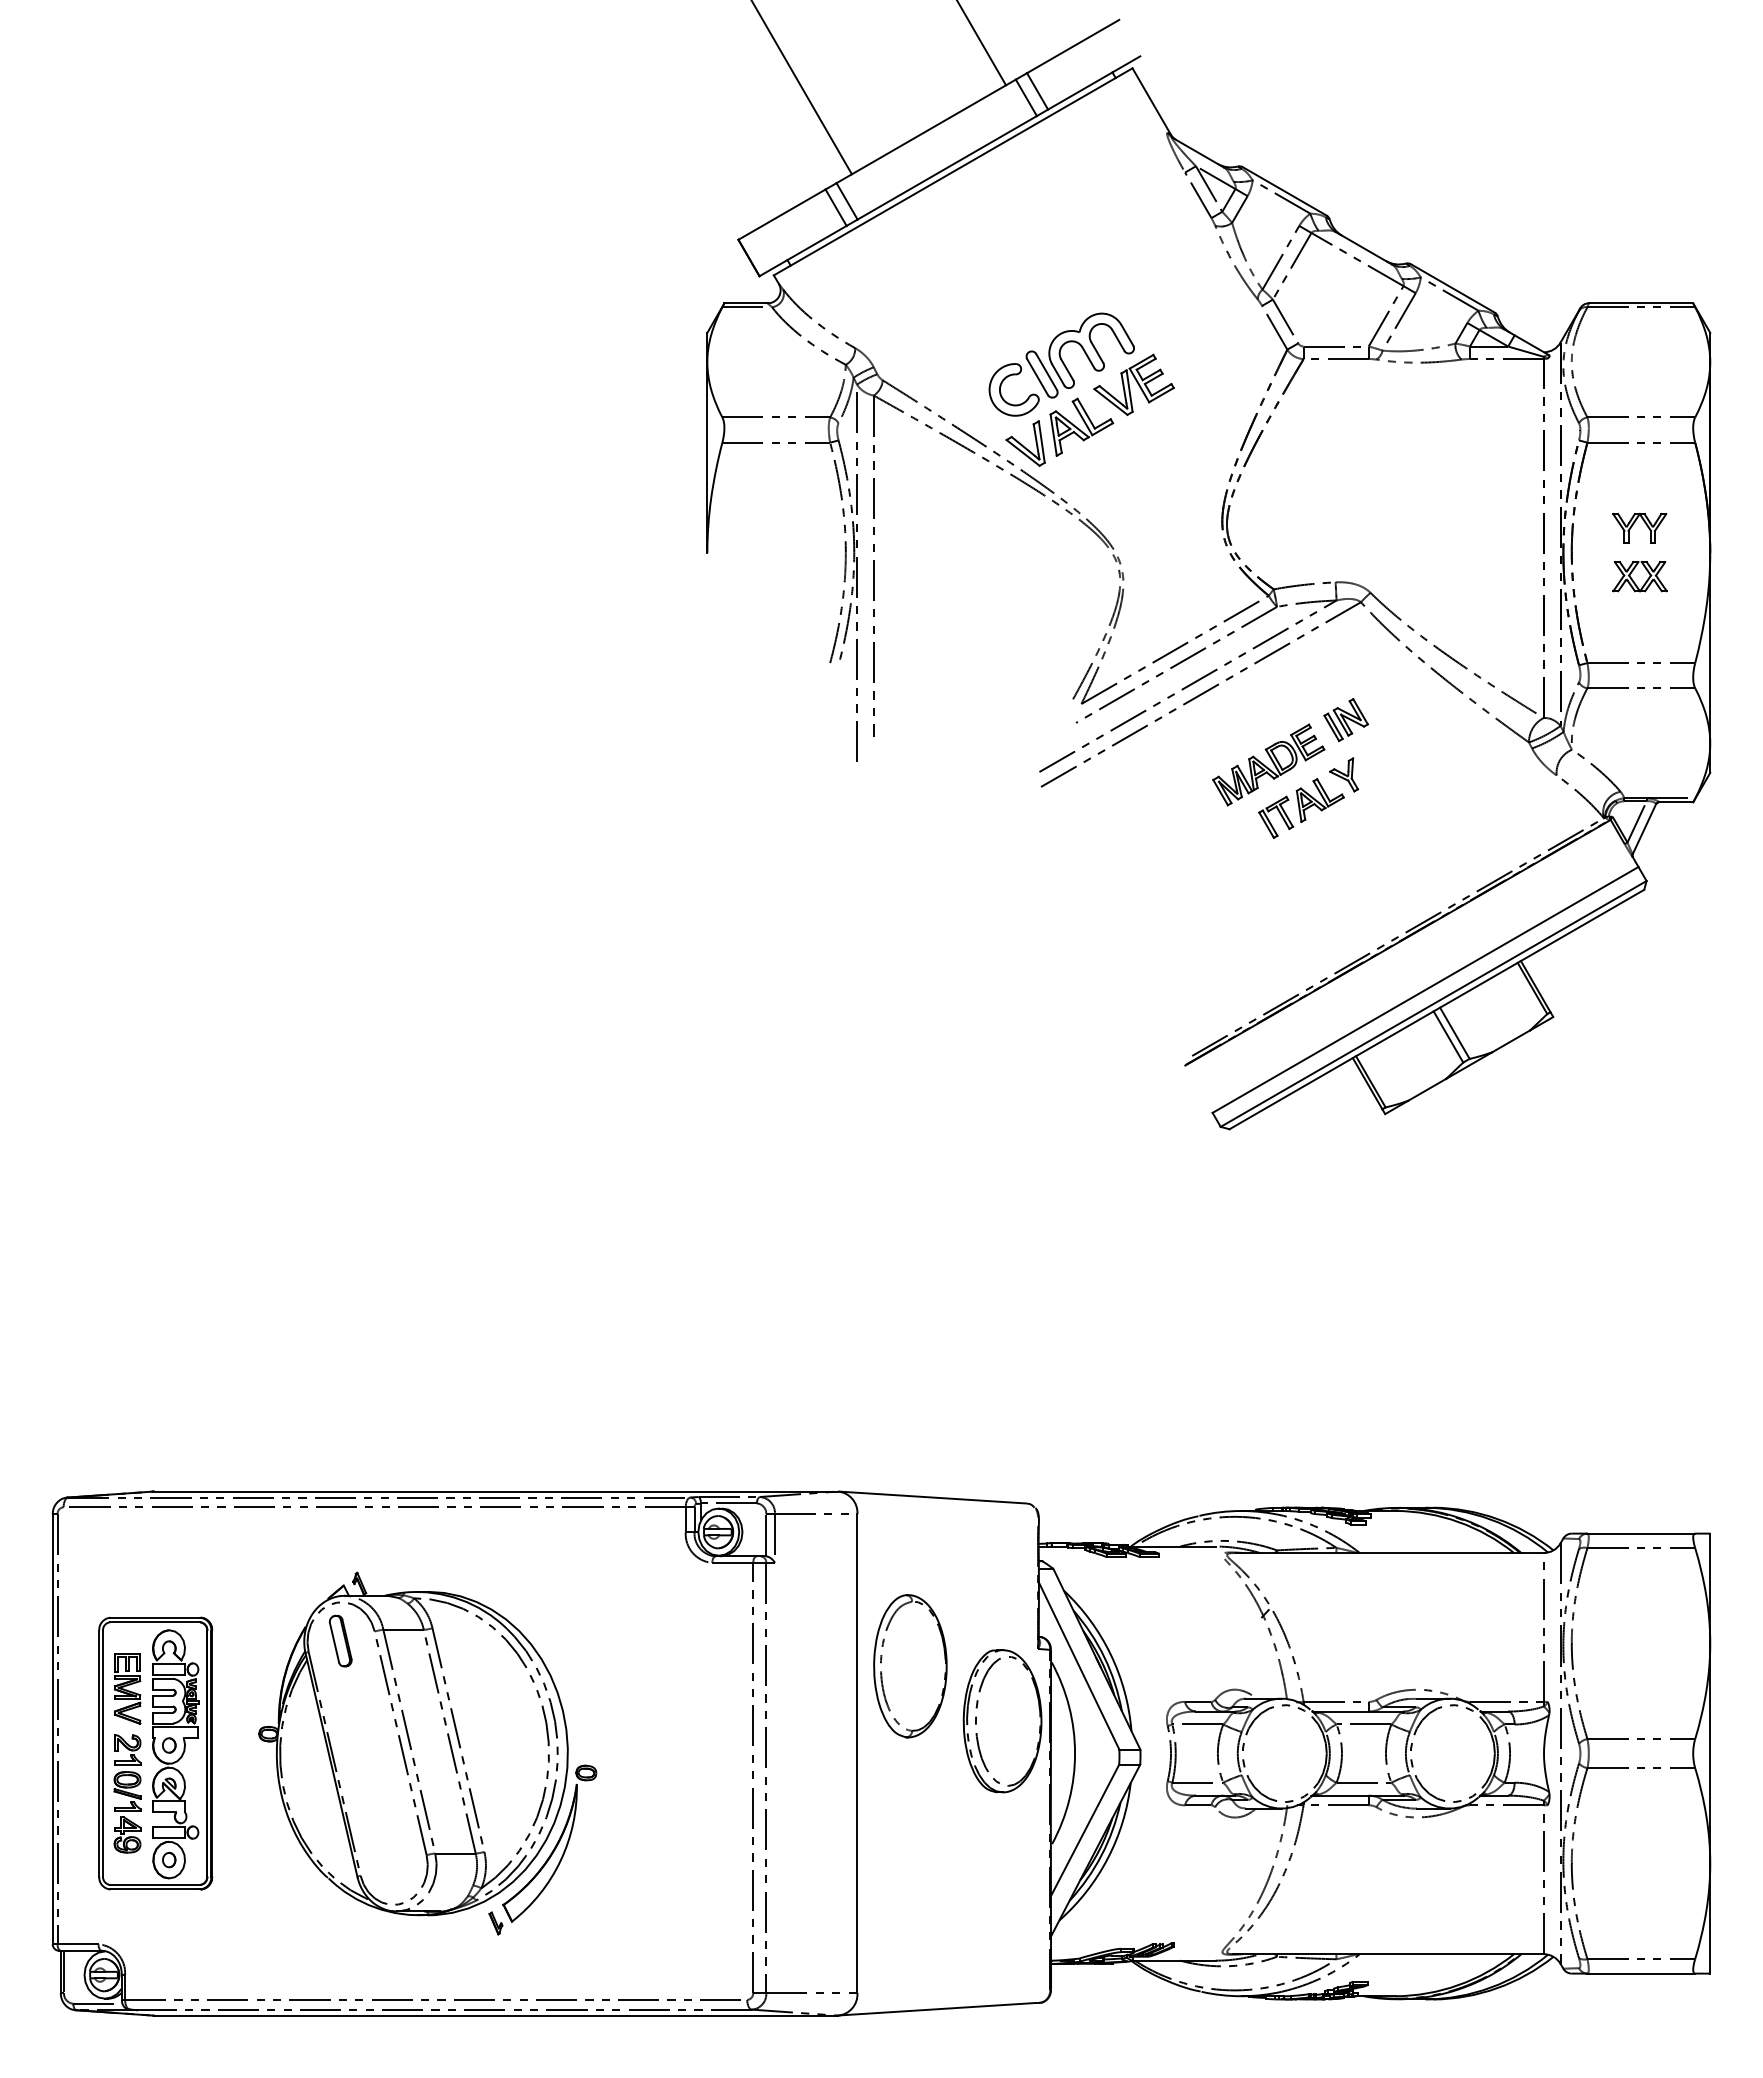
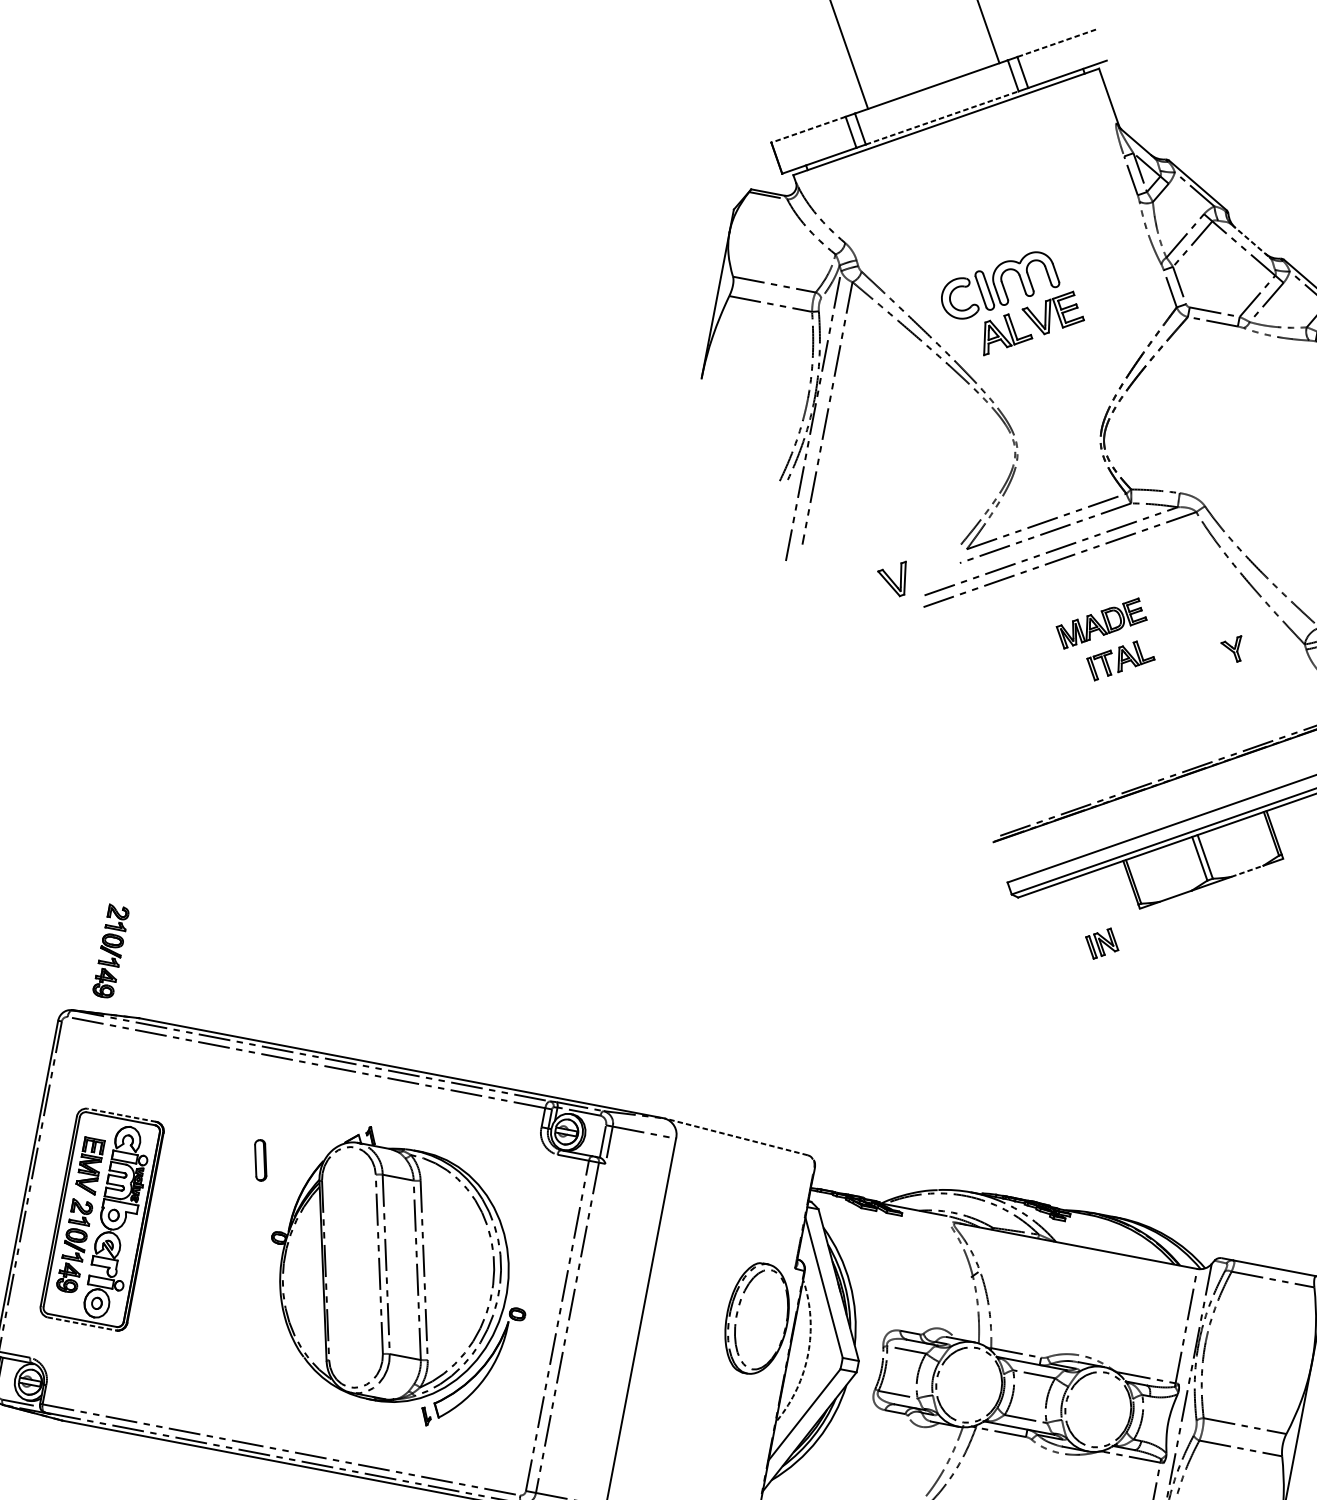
line: (1072, 46) -> (1056, 43), solid -> dashed
line: (947, 167) -> (942, 117), solid -> dashed
line: (781, 214) -> (808, 129), solid -> dashed
line: (1363, 248) -> (1250, 240), solid -> dashed
part: (1025, 443) -> (892, 576), moved
part: (1345, 720) -> (1101, 943), moved
part: (1344, 774) -> (1232, 647), moved
line: (1511, 1041) -> (1247, 871), solid -> dashed
part: (102, 1414) -> (111, 951), added
line: (932, 1497) -> (736, 1136), solid -> dashed
line: (155, 1617) -> (121, 1115), solid -> dashed
part: (910, 1666) -> (694, 1263), removed
part: (427, 1753) -> (398, 1276), moved
arc: (1075, 1753) -> (808, 1354), solid -> dashed
line: (155, 1889) -> (82, 1323), solid -> dashed

